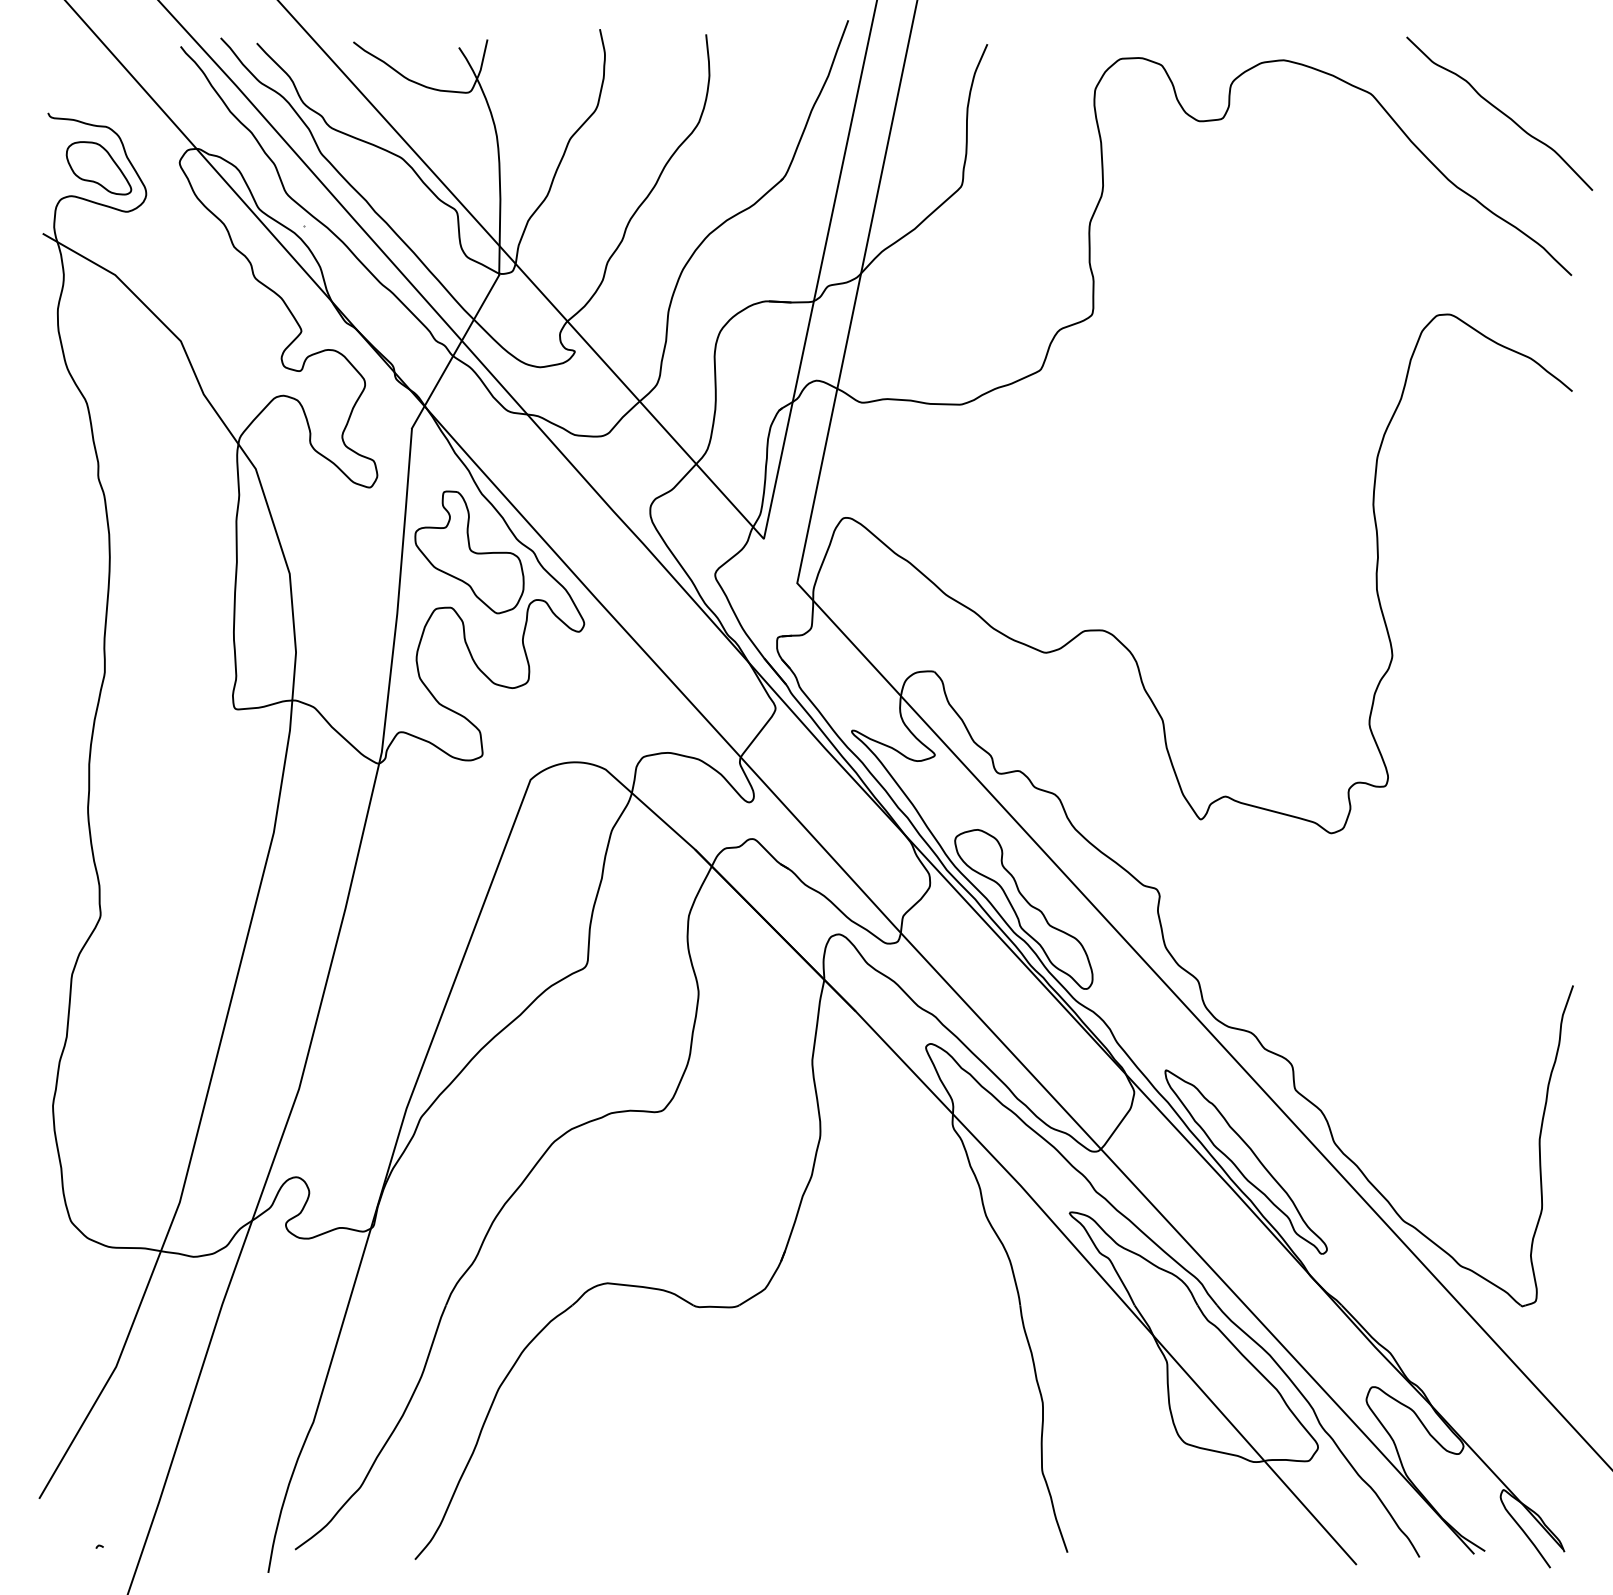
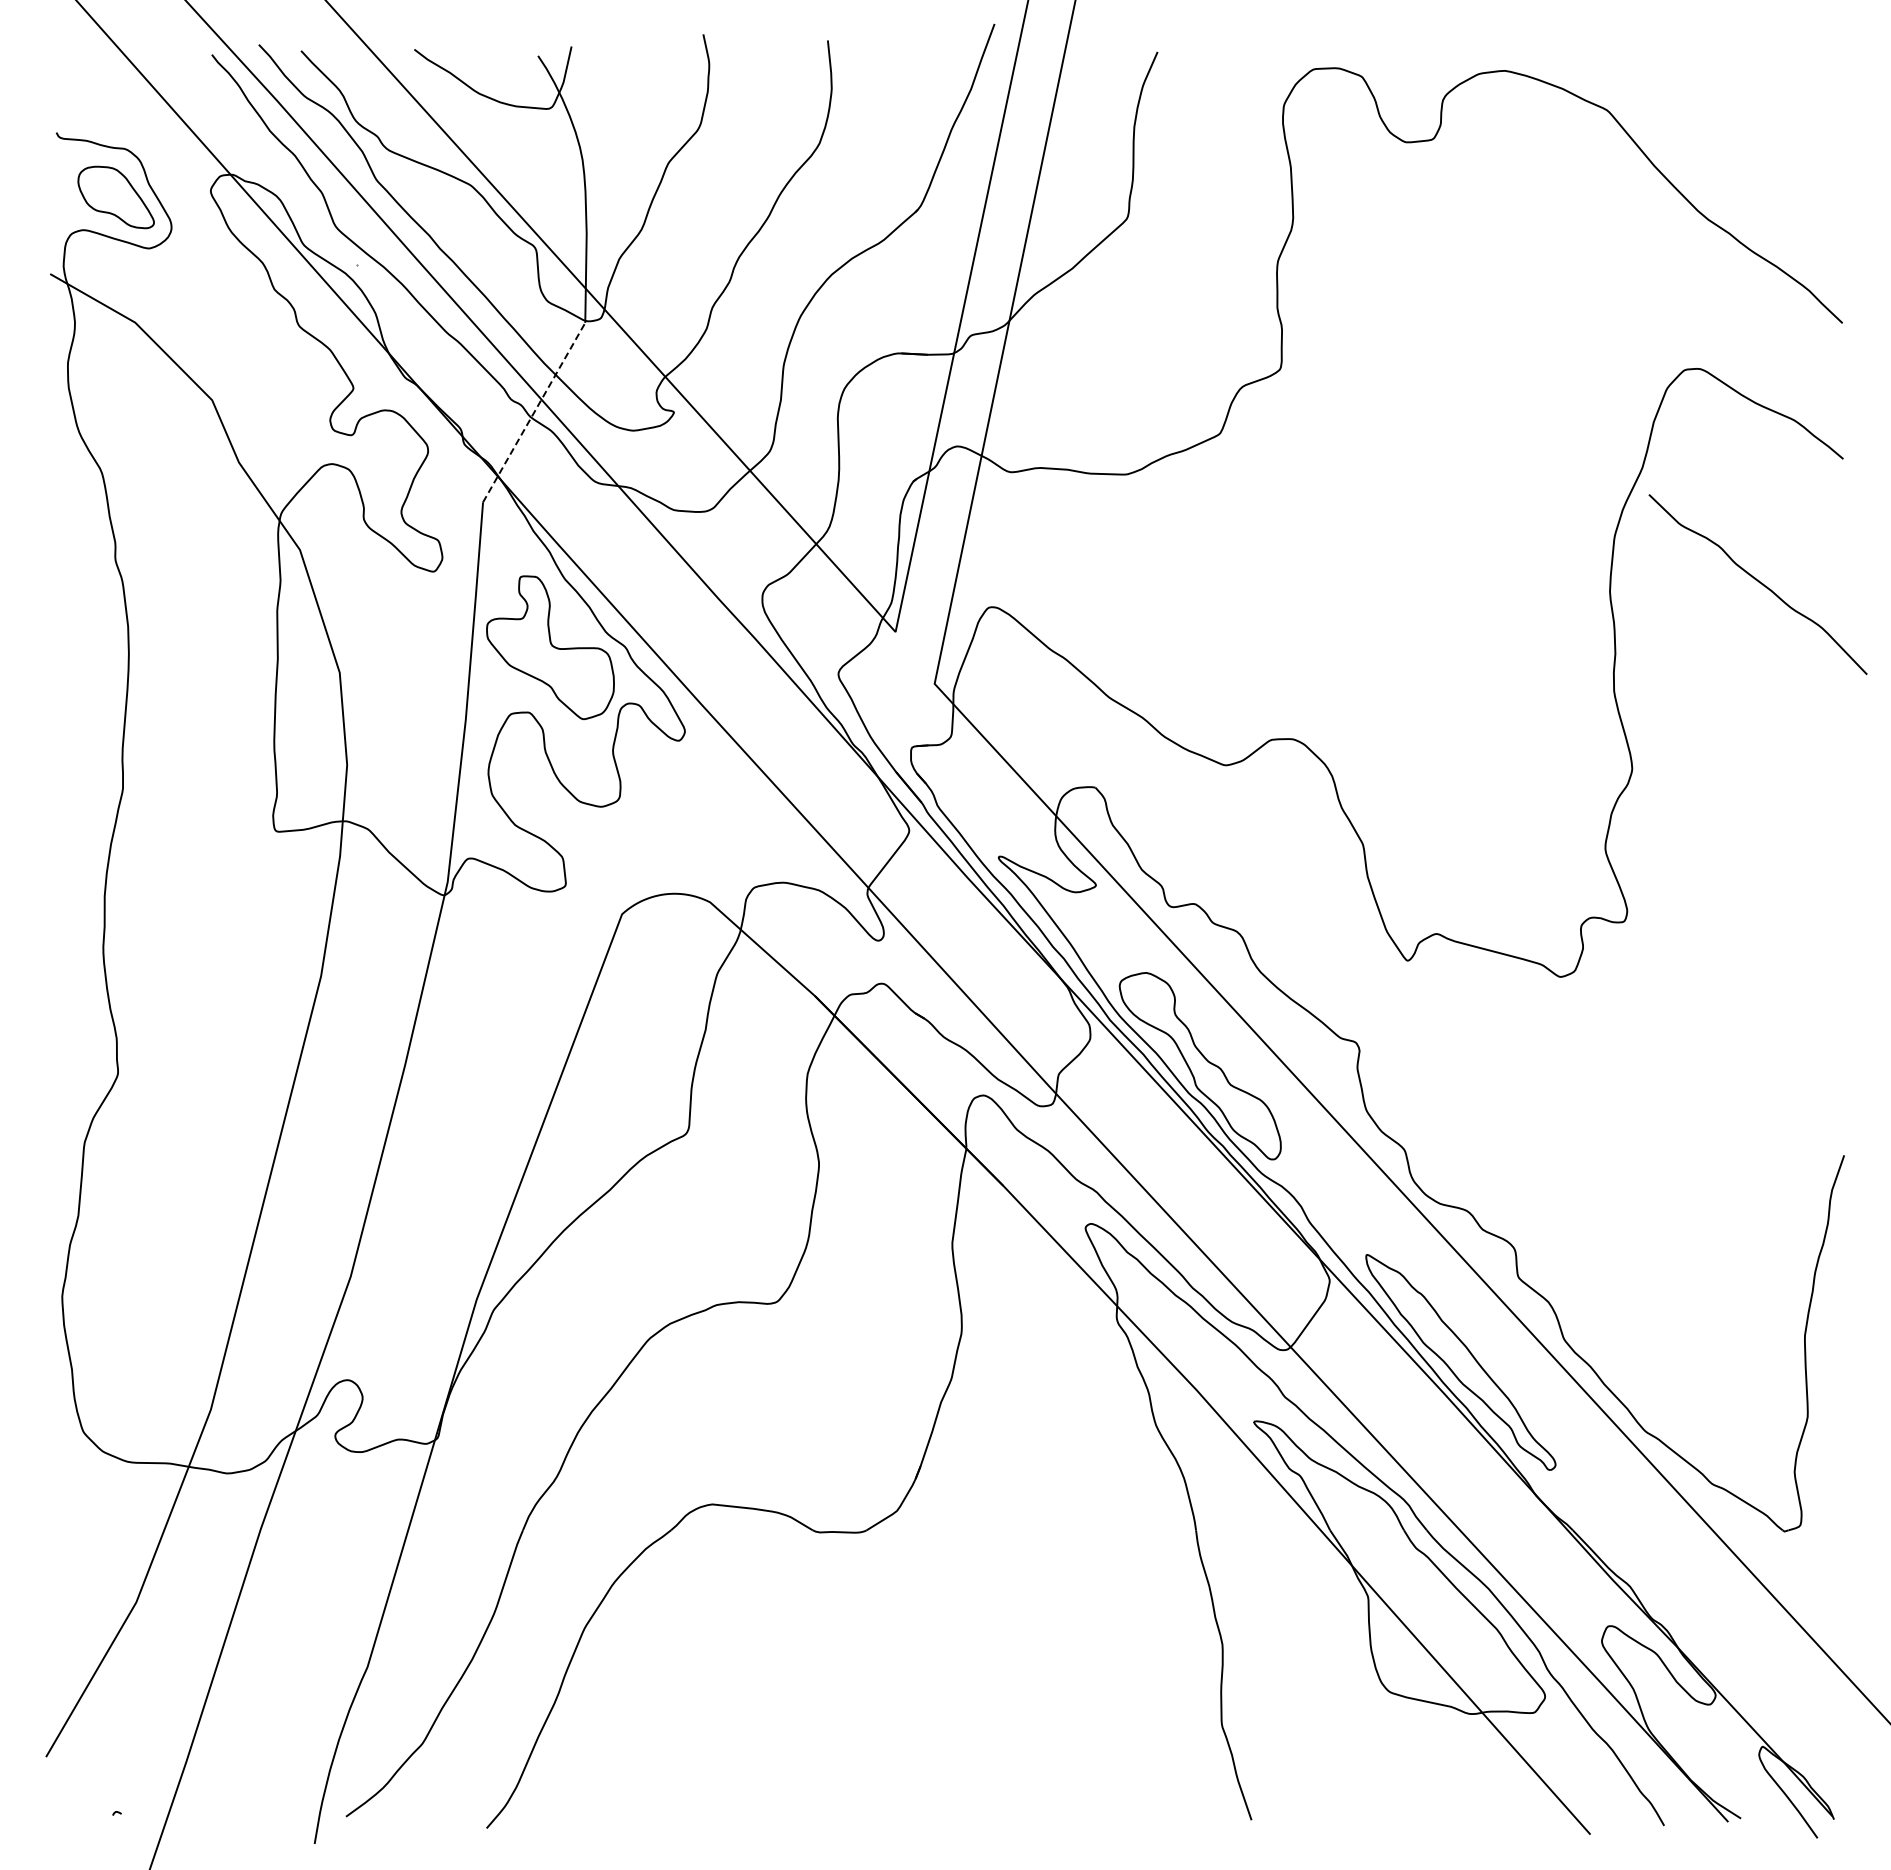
curve: (1500, 112) -> (1758, 582), moved
line: (455, 351) -> (534, 412), solid -> dashed

